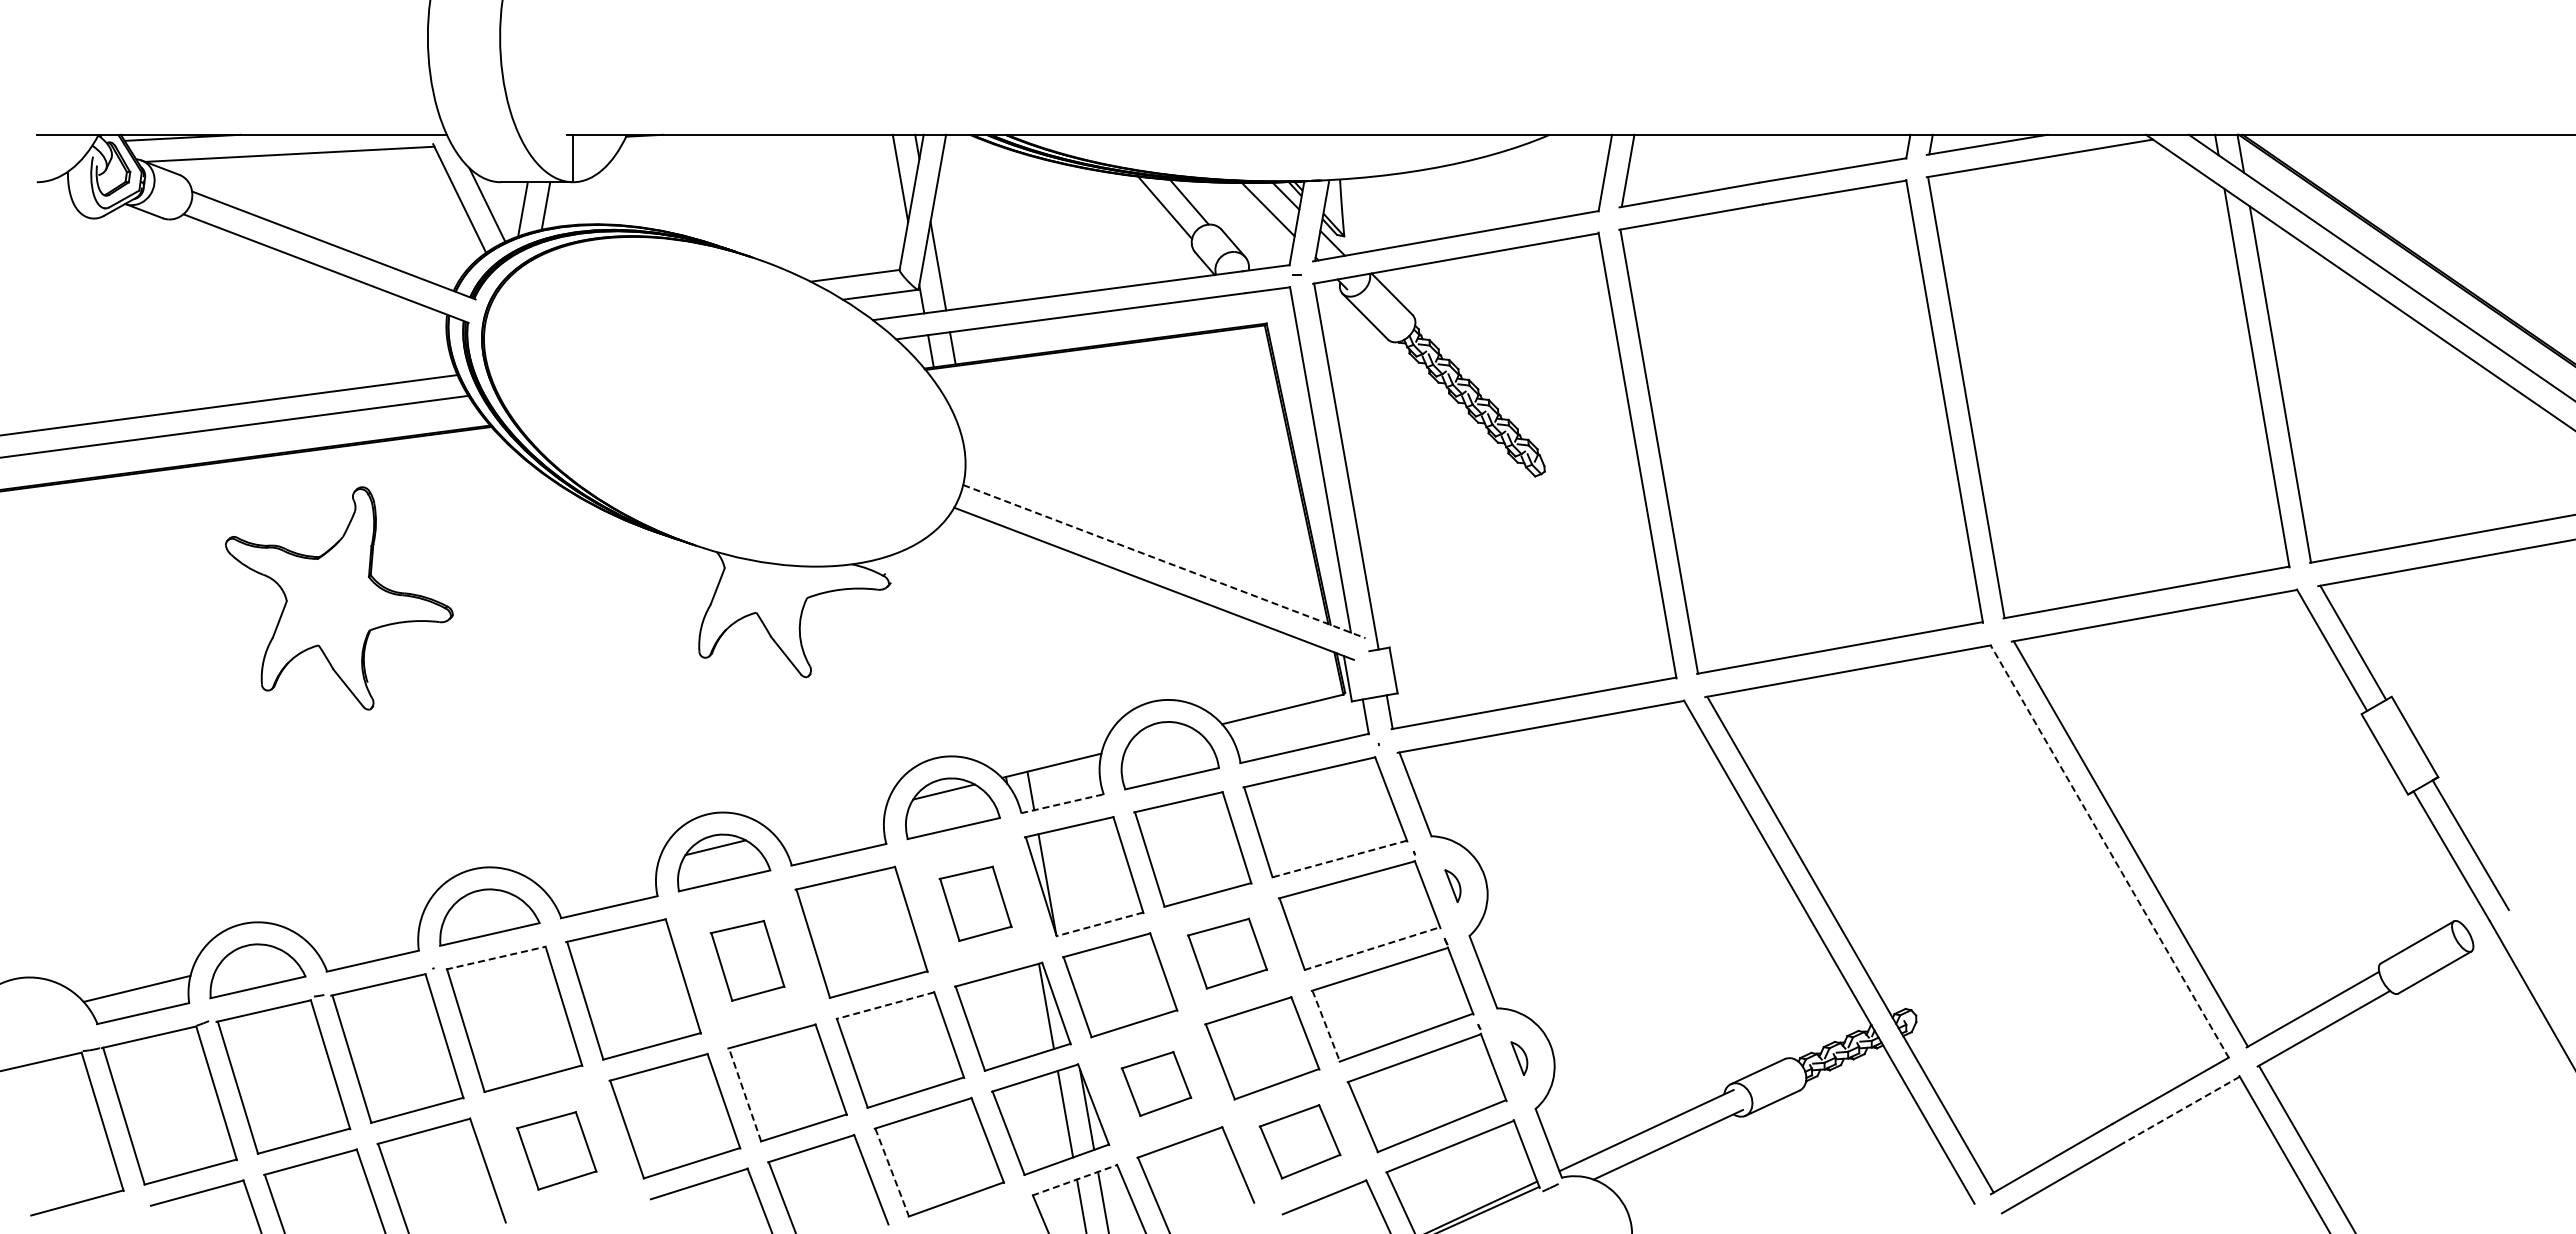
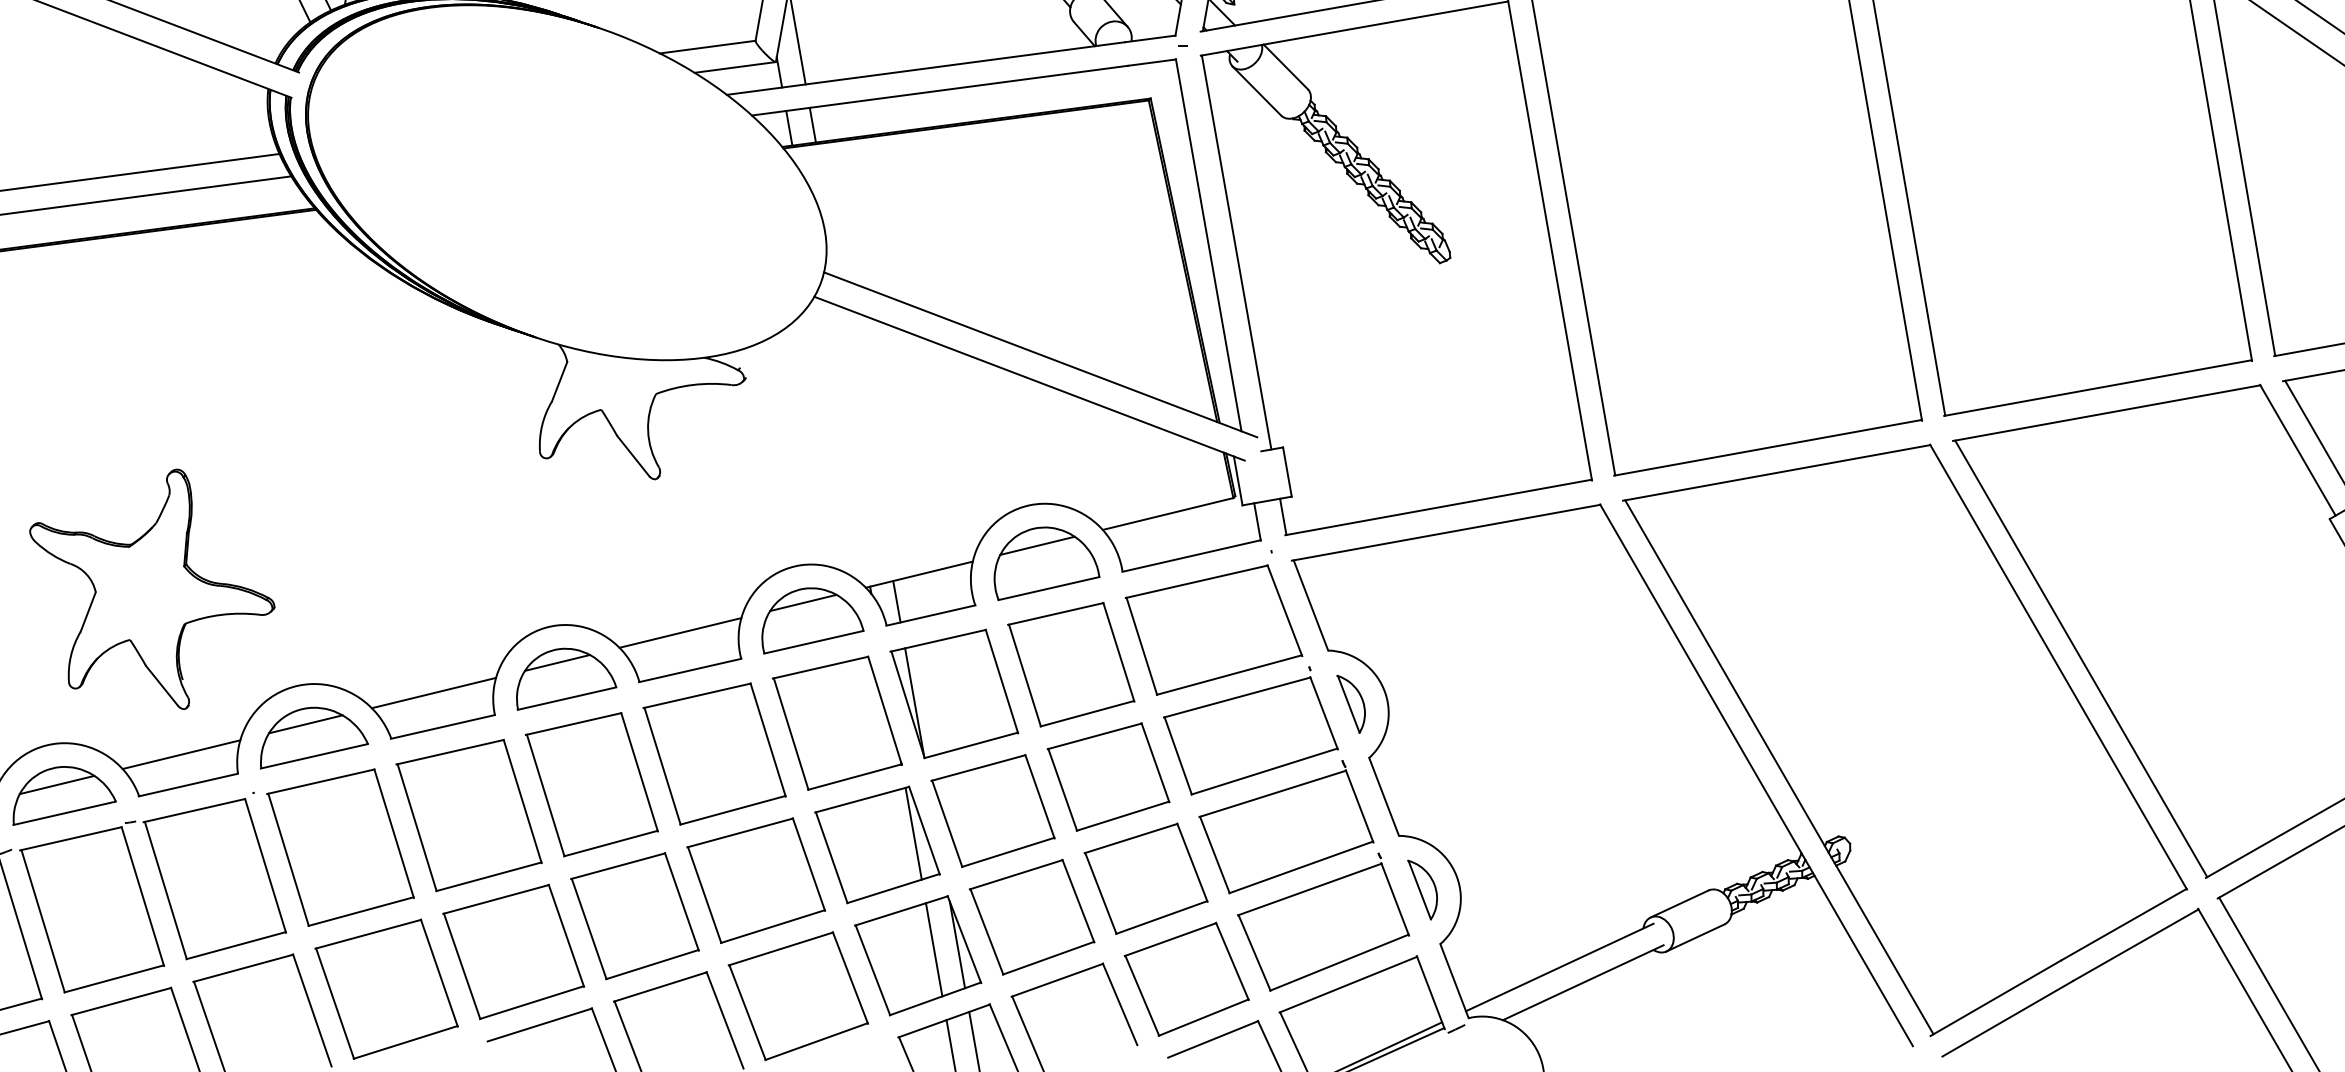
line: (1164, 561) -> (1040, 354), dashed -> solid
part: (339, 598) -> (152, 589), moved
line: (1161, 738) -> (1037, 545), added
line: (1062, 803) -> (930, 615), dashed -> solid
line: (829, 819) -> (680, 632), added
line: (2109, 851) -> (2058, 666), dashed -> solid
line: (1339, 859) -> (1229, 675), dashed -> solid
line: (600, 875) -> (433, 692), added
part: (1452, 885) -> (1350, 703), size x1.67
part: (975, 903) -> (837, 722), size x1.67
line: (481, 904) -> (305, 724), added
line: (1099, 924) -> (970, 745), dashed -> solid
line: (366, 932) -> (181, 754), added
line: (1372, 948) -> (1264, 771), dashed -> solid
part: (1227, 953) -> (1108, 776), size x1.43
line: (496, 958) -> (321, 782), dashed -> solid
line: (250, 960) -> (56, 784), added
part: (747, 960) -> (591, 784), size x1.67
line: (885, 1005) -> (740, 832), dashed -> solid
line: (1326, 1026) -> (1215, 855), dashed -> solid
part: (1519, 1058) -> (1422, 889), size x1.67
part: (1156, 1083) -> (1032, 916), size x1.67
line: (744, 1094) -> (588, 928), dashed -> solid
line: (2181, 1109) -> (2135, 944), dashed -> solid
part: (1299, 1141) -> (1186, 979), size x1.43
part: (556, 1150) -> (386, 988), size x1.67
line: (892, 1172) -> (747, 1012), dashed -> solid
line: (1075, 1180) -> (944, 1021), dashed -> solid

